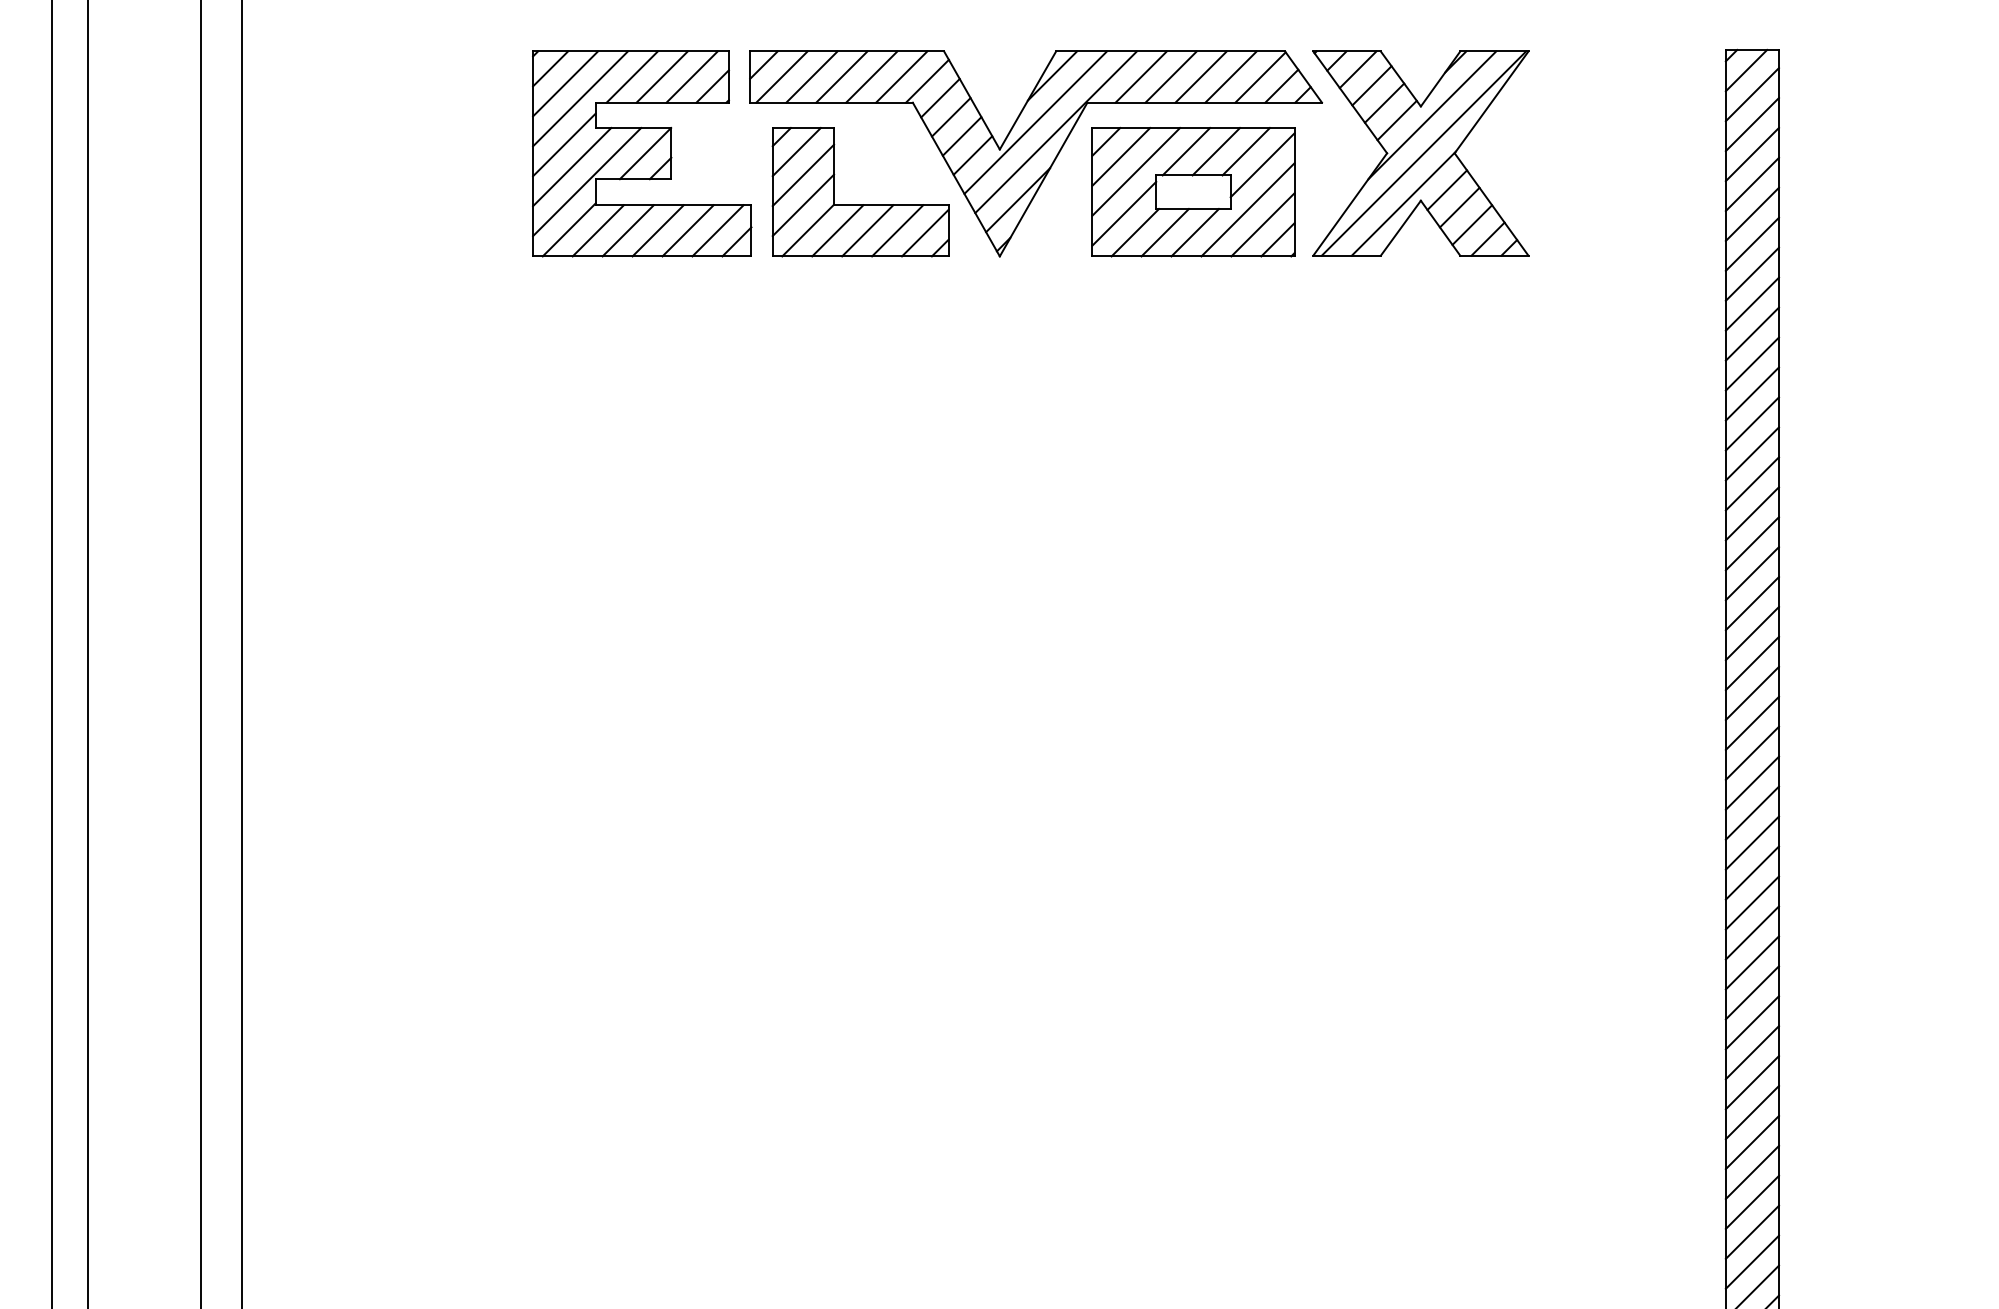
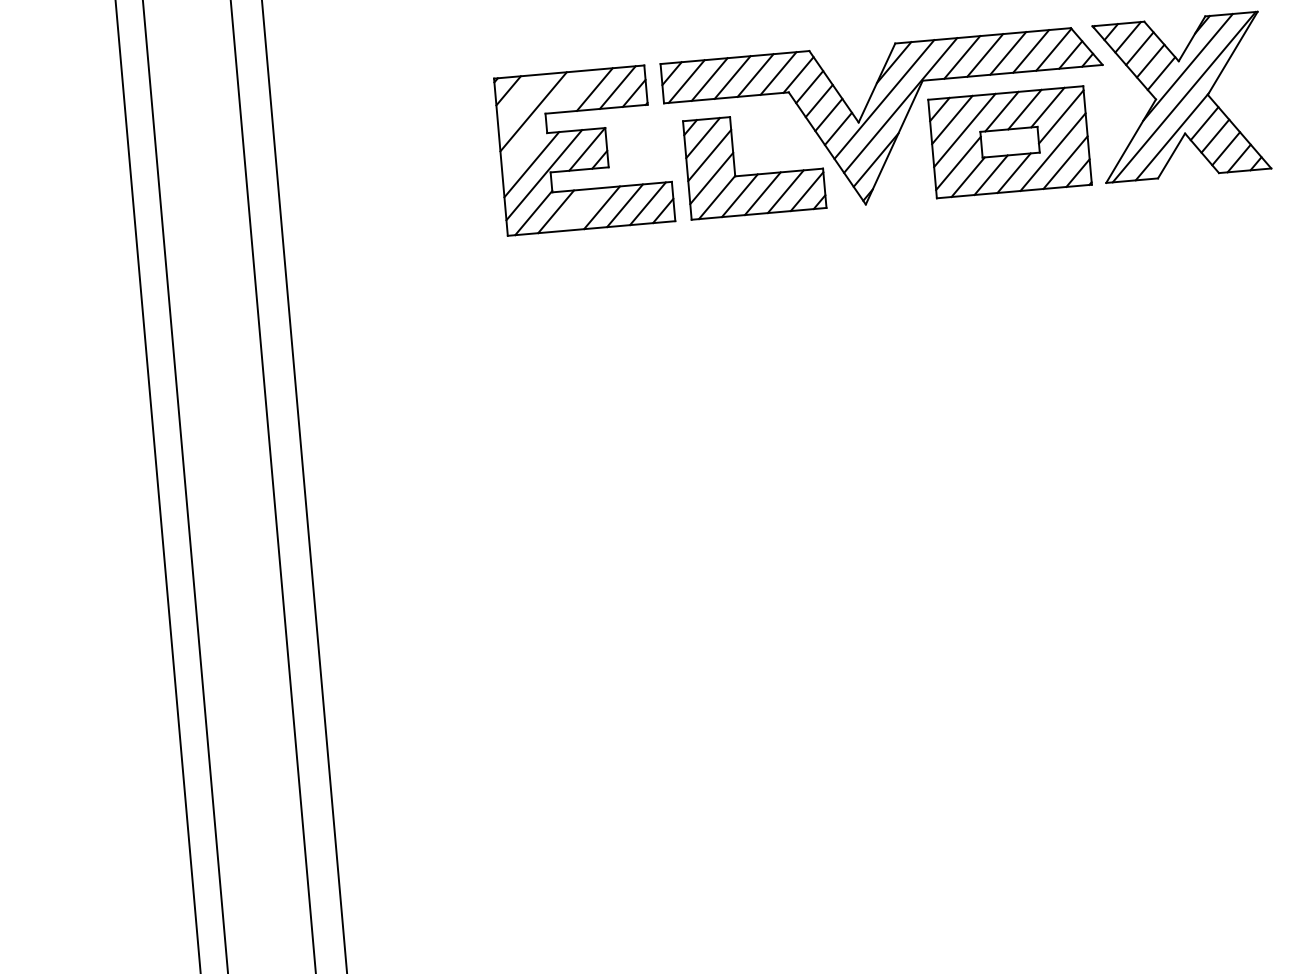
line: (631, 76) -> (571, 91), removed
line: (565, 83) -> (521, 101), removed
line: (564, 144) -> (524, 147), removed
line: (627, 230) -> (578, 209), removed

